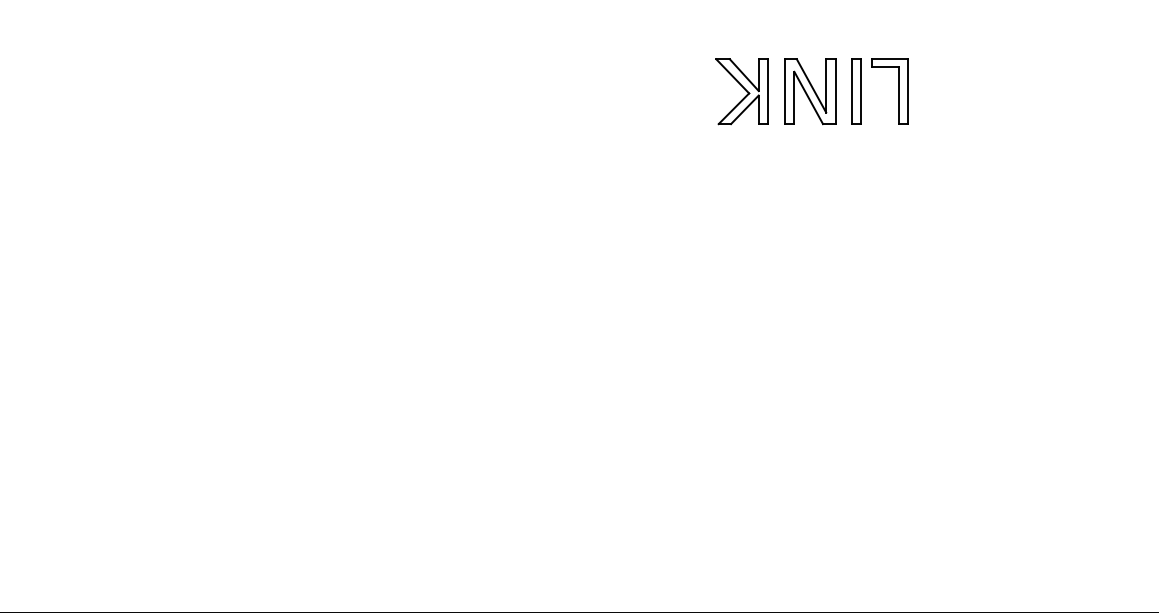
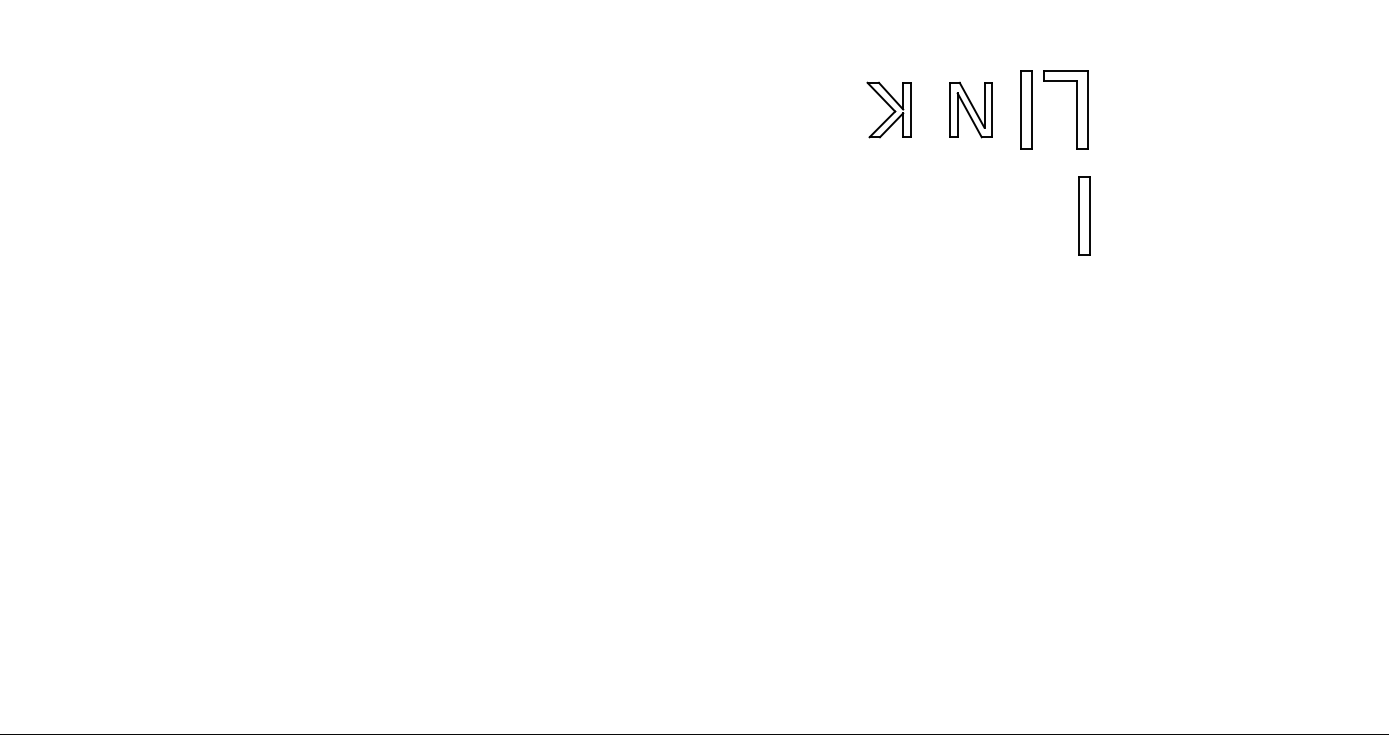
part: (741, 91) -> (888, 109), size x0.7
part: (809, 91) -> (970, 109), size x0.7
part: (904, 179) -> (1084, 215), added

